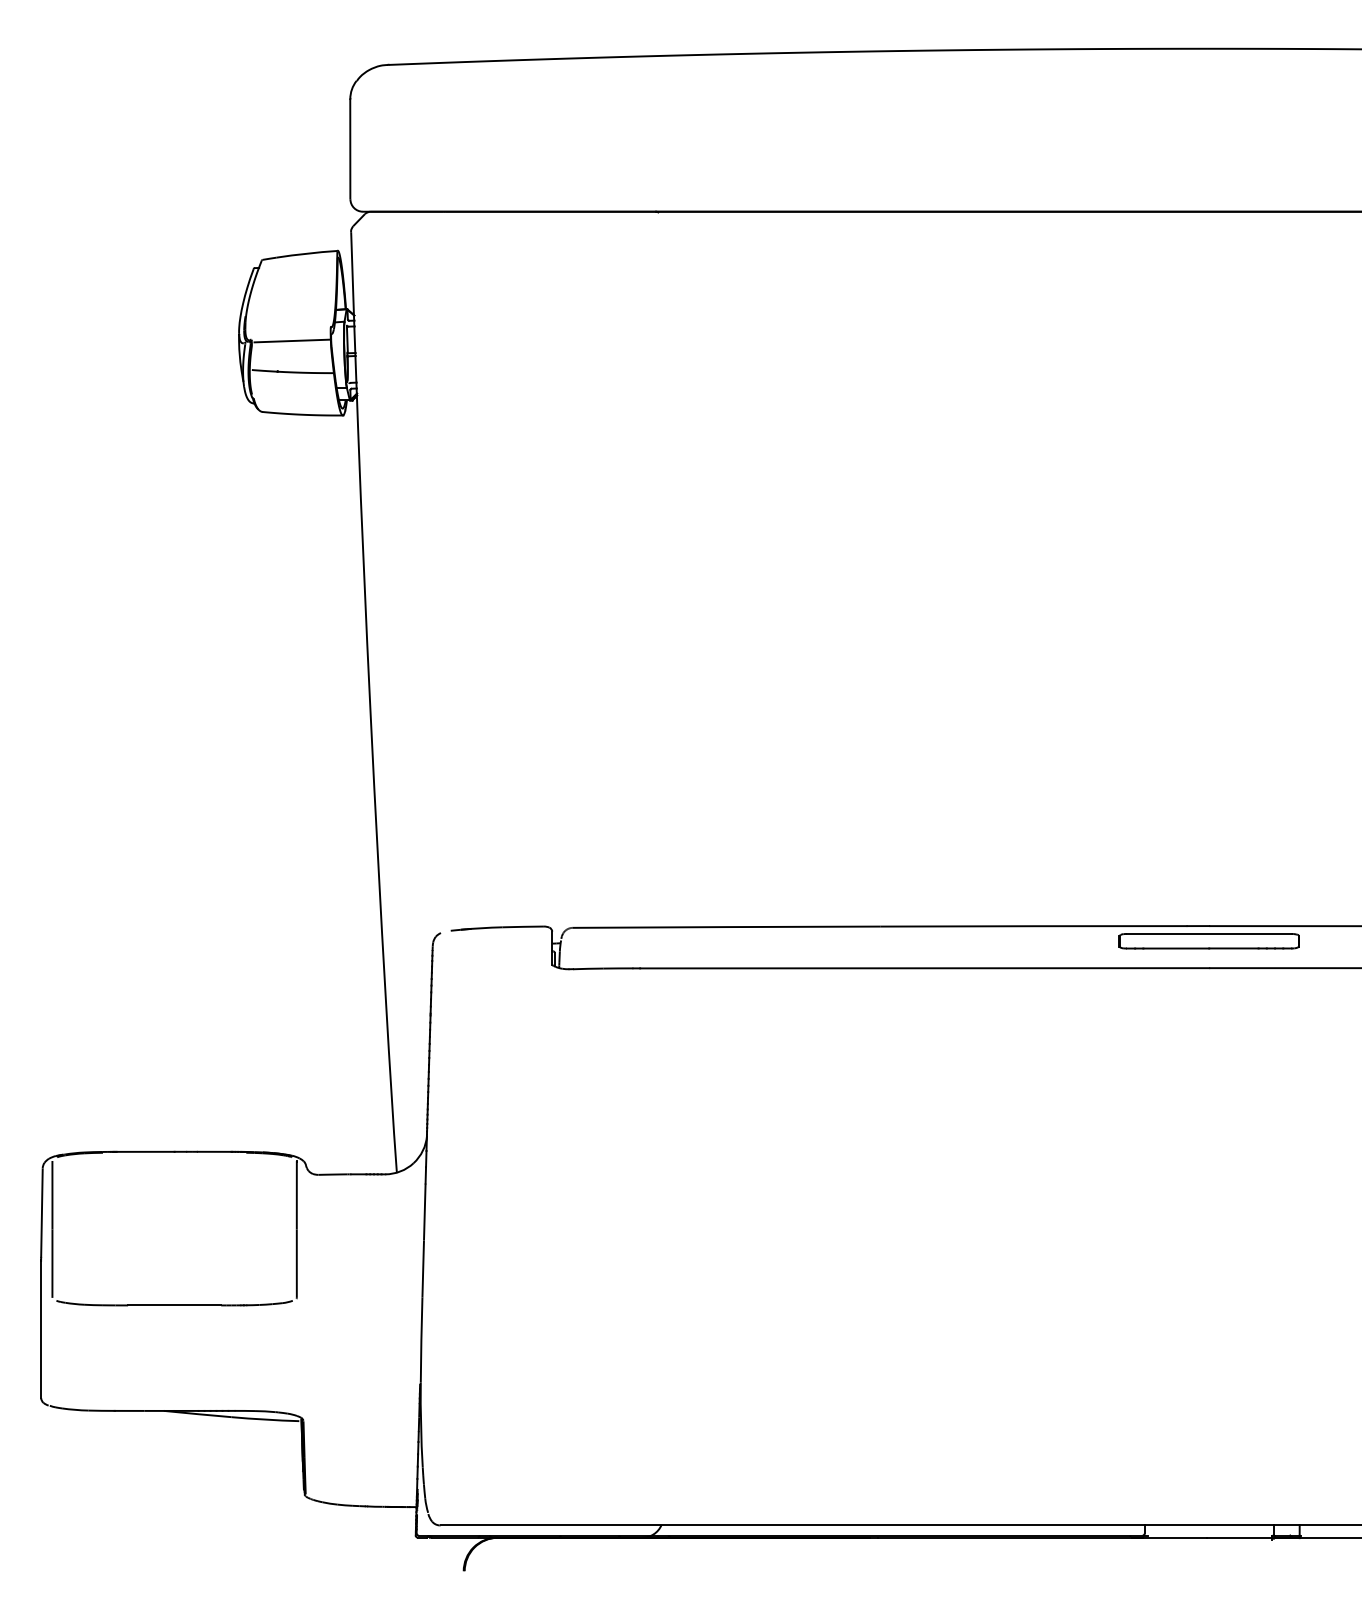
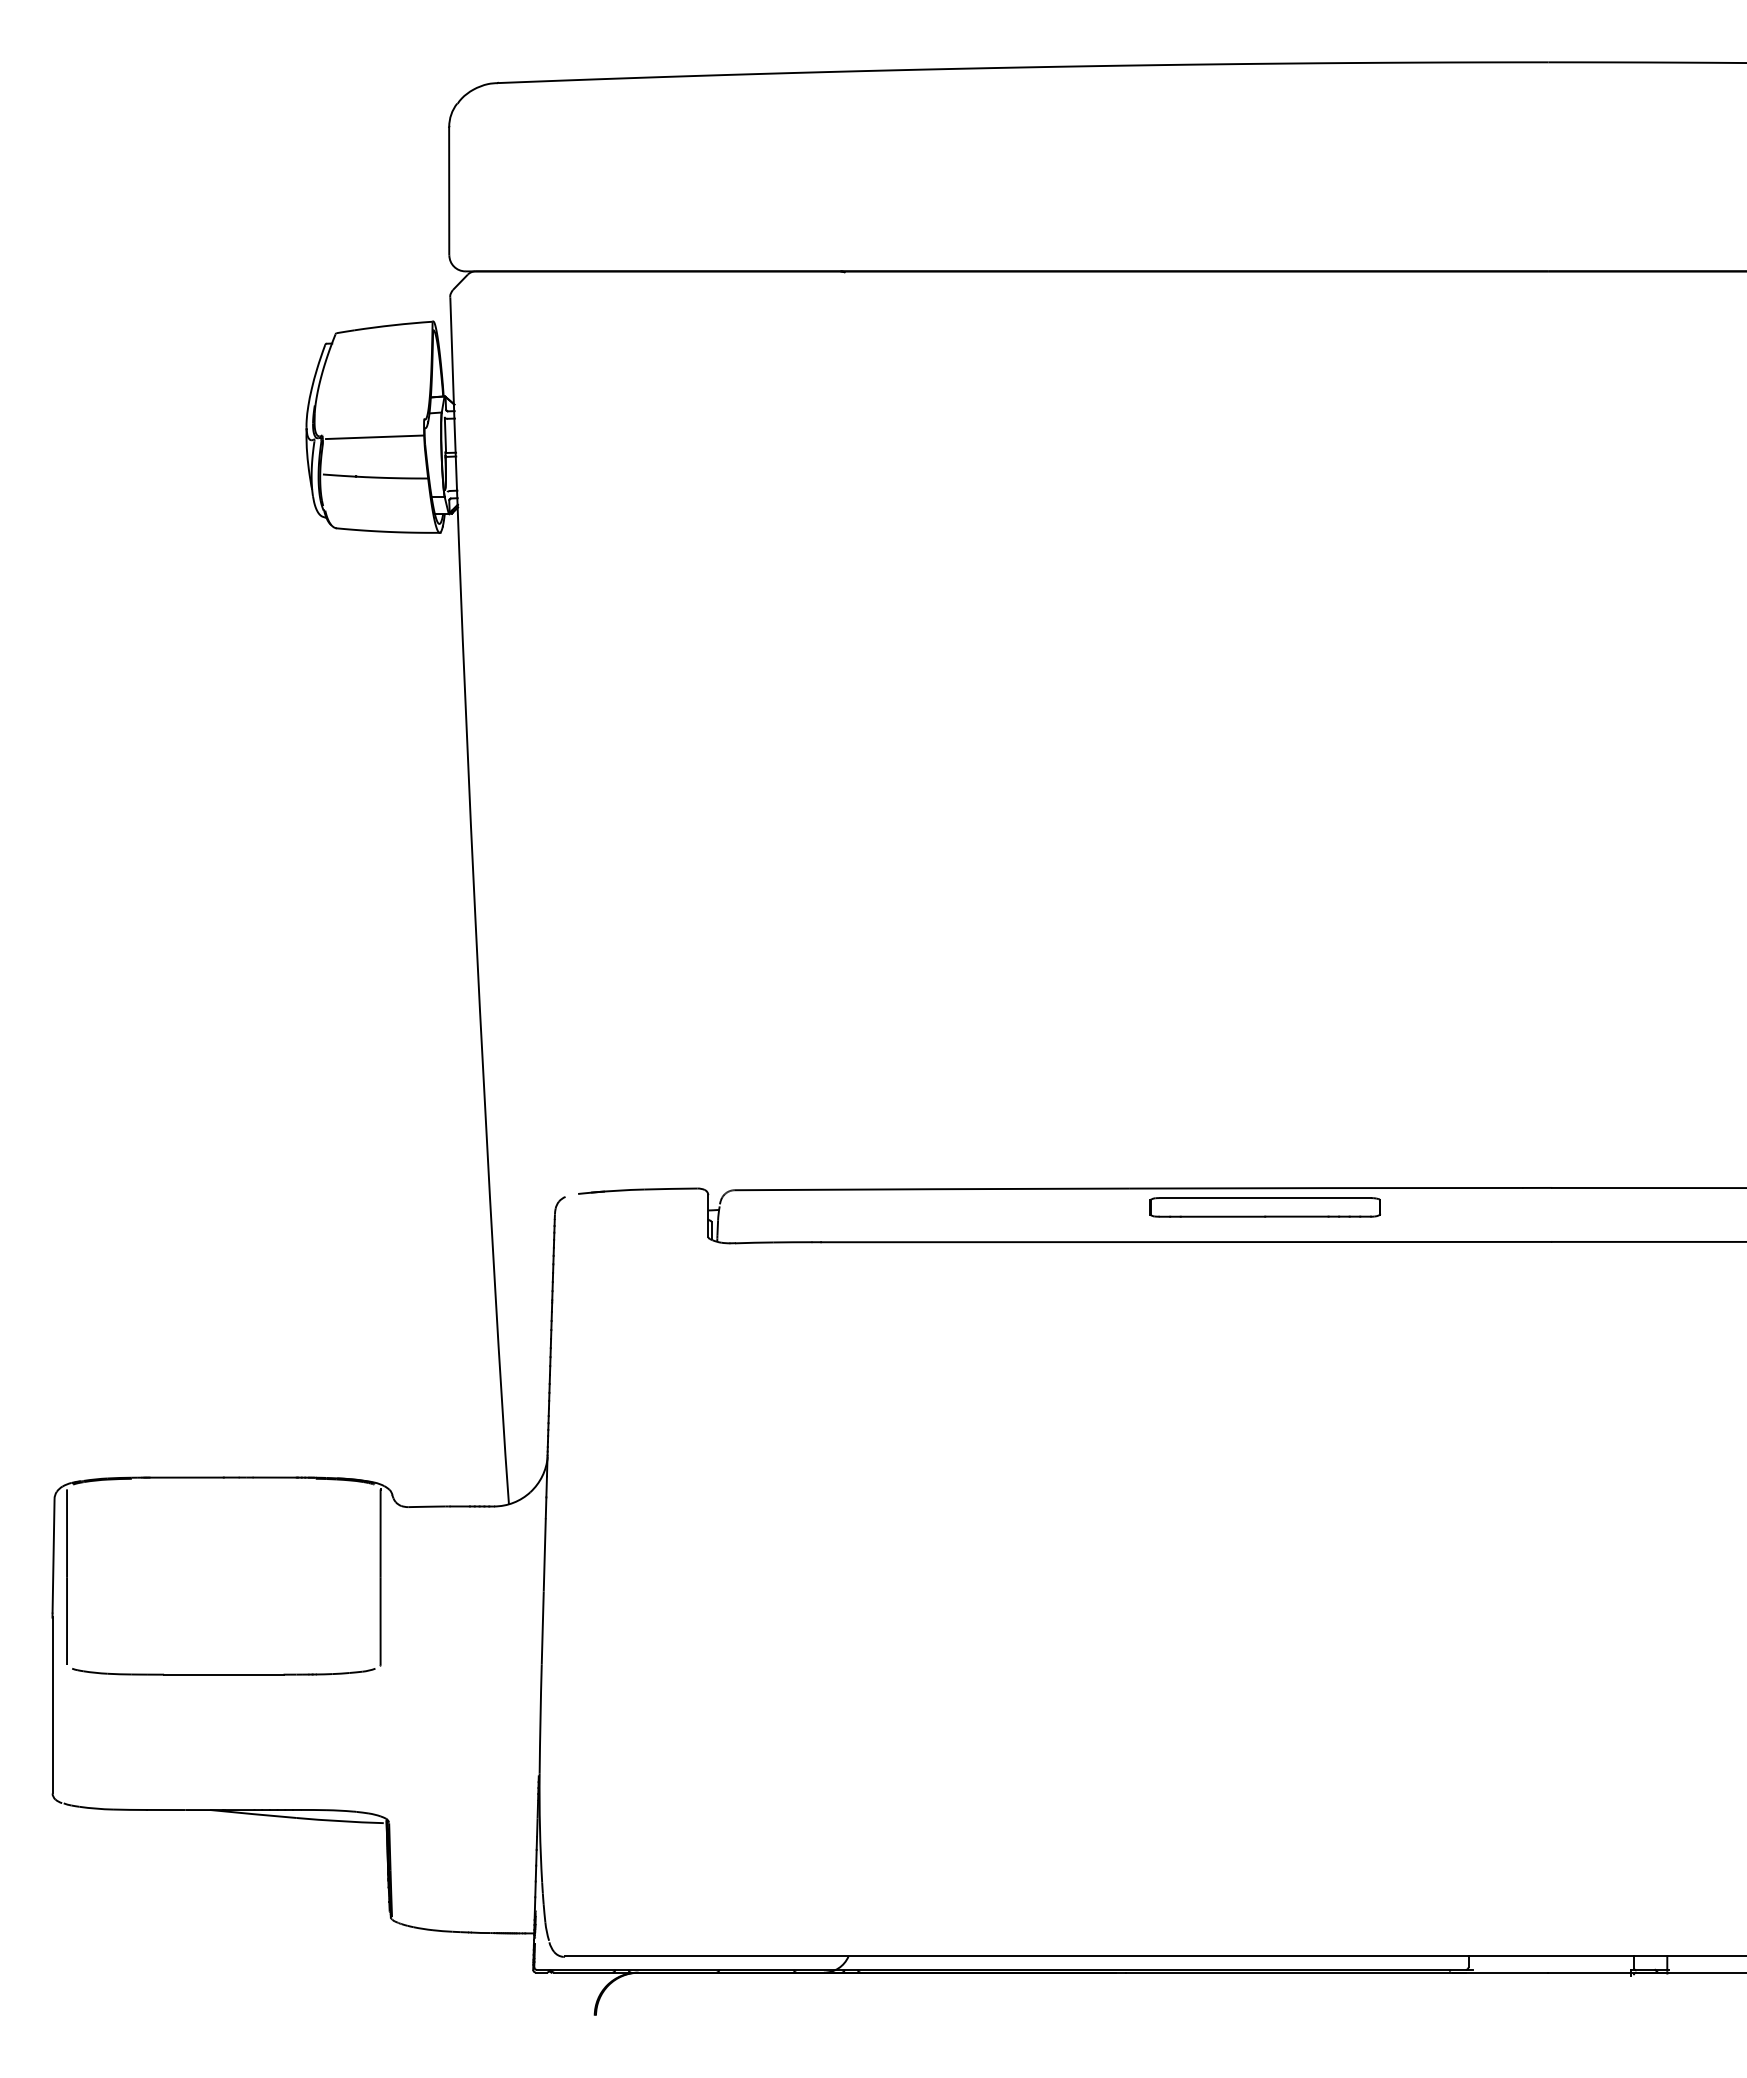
part: (1208, 941) -> (1264, 1207), moved

